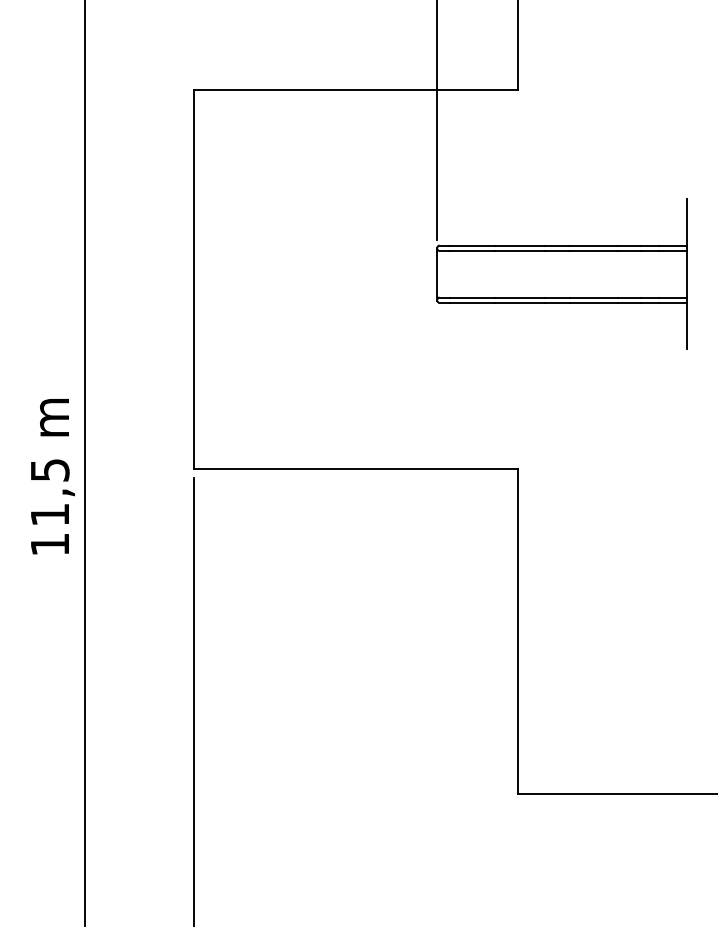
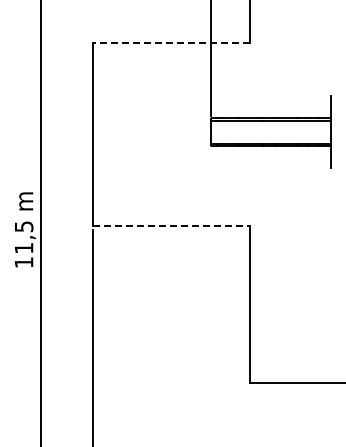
line: (355, 90) -> (171, 43), solid -> dashed
line: (357, 469) -> (172, 226), solid -> dashed

